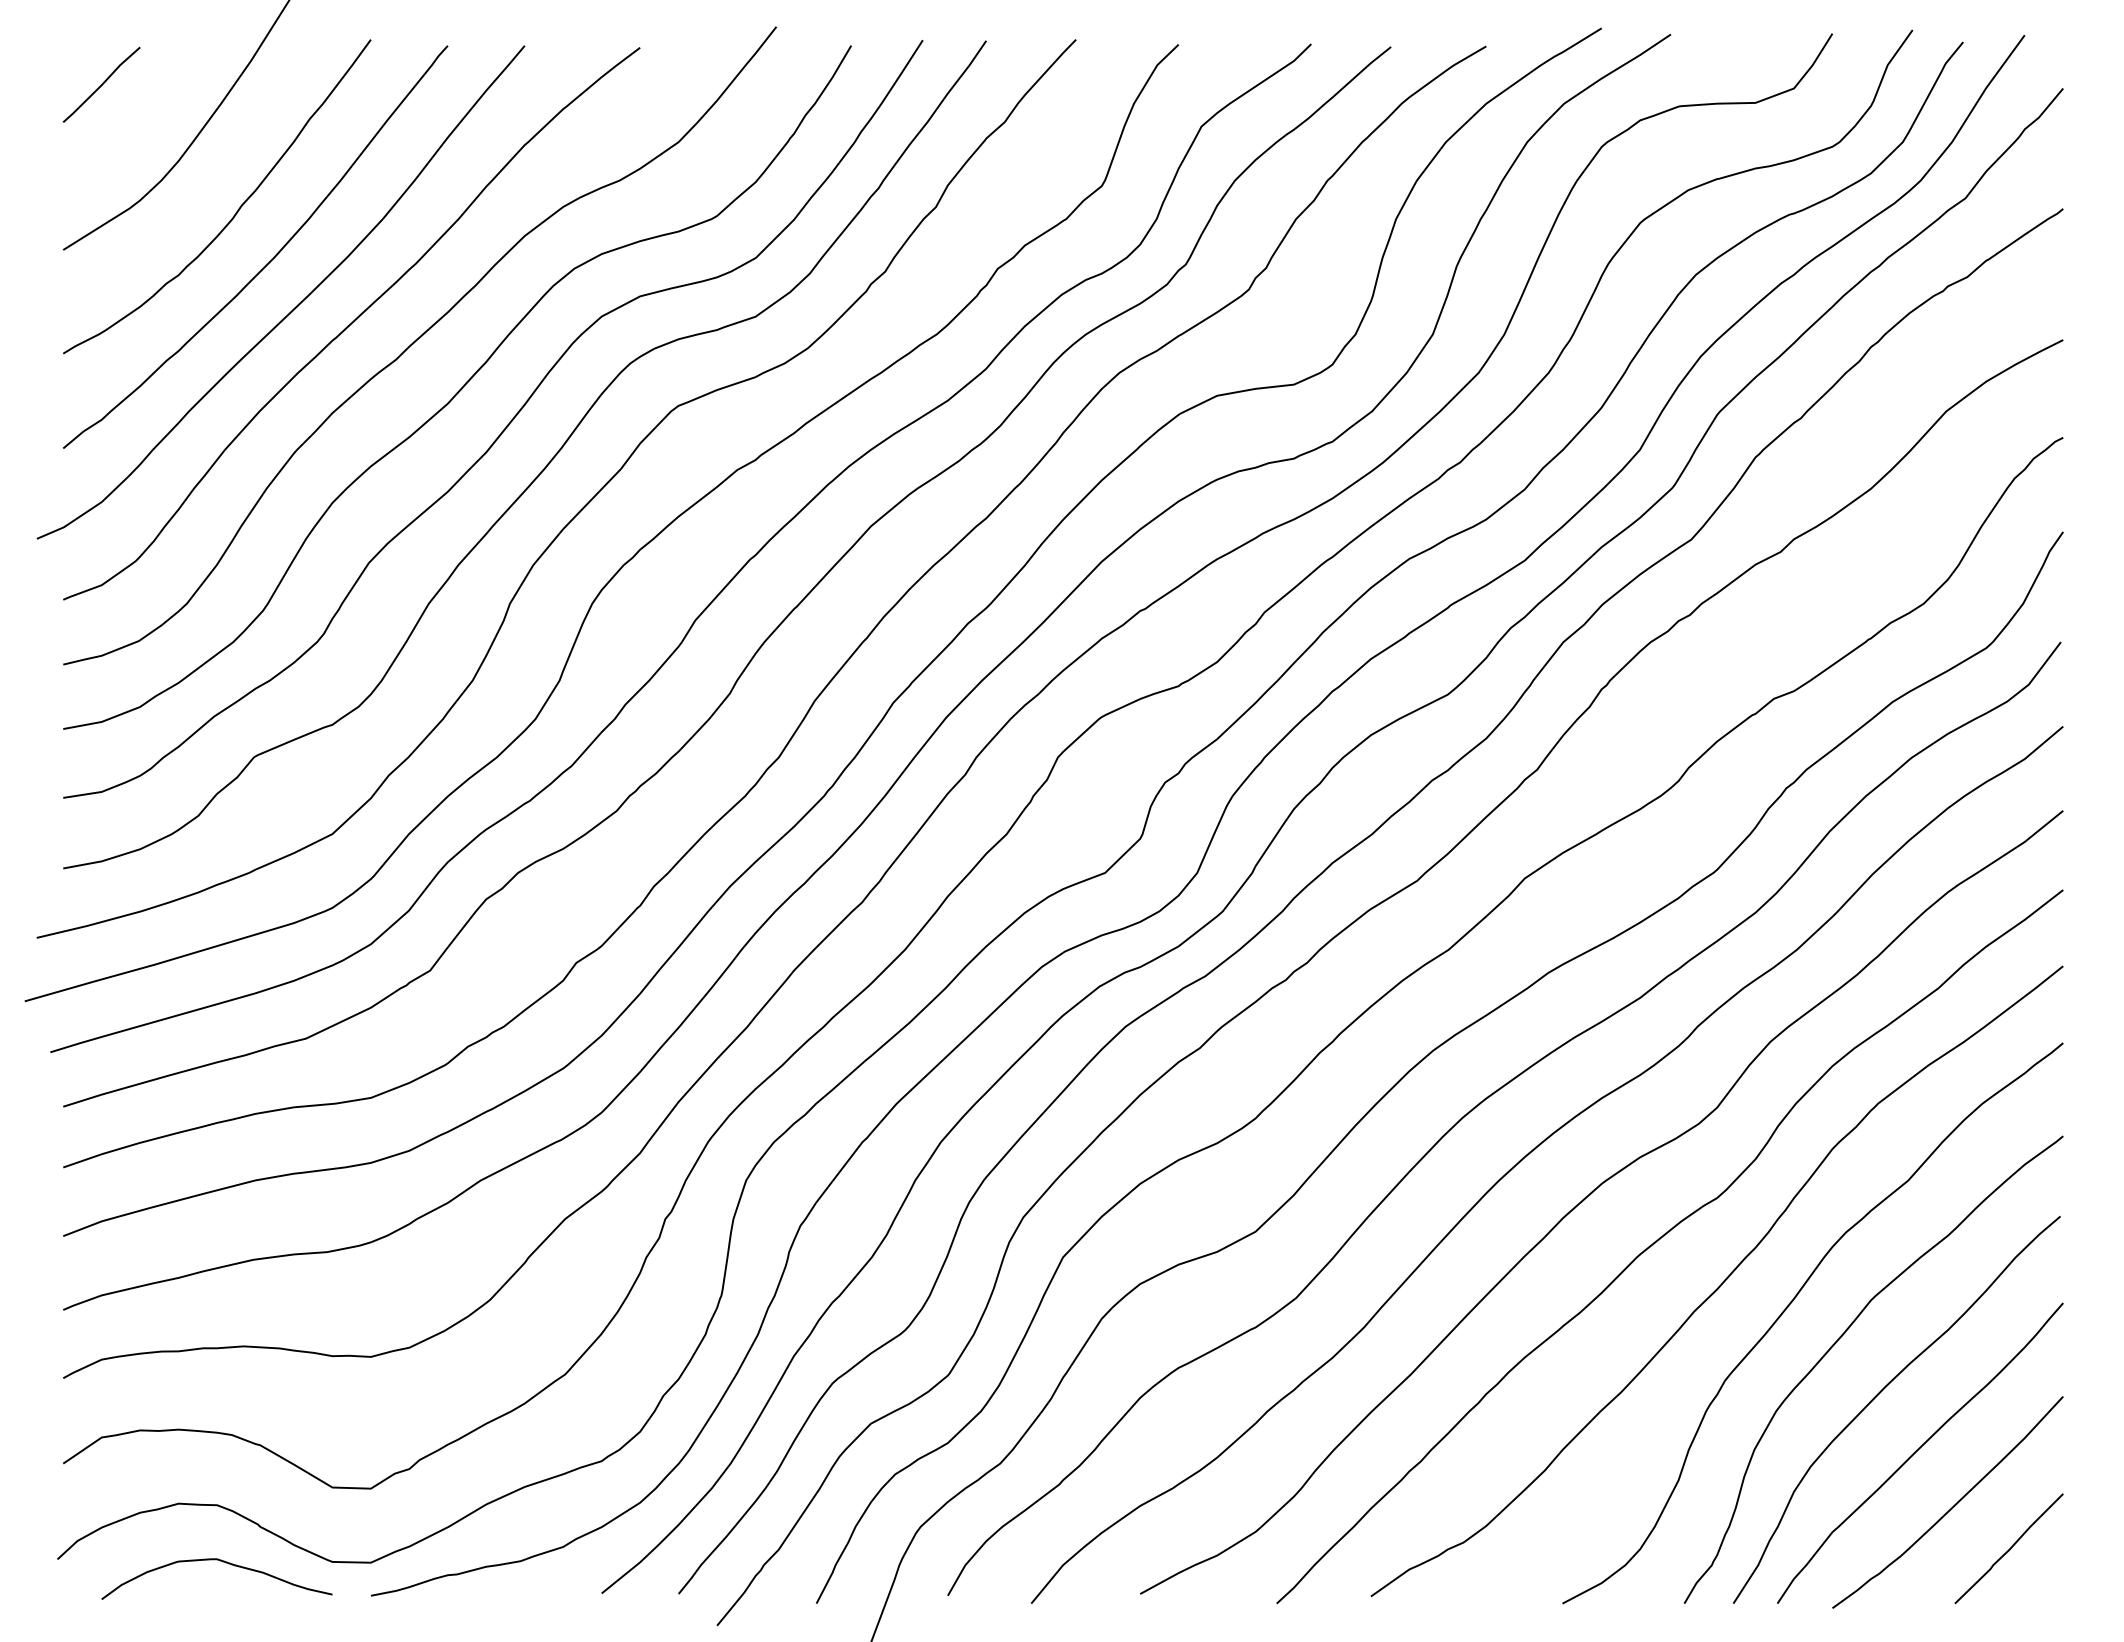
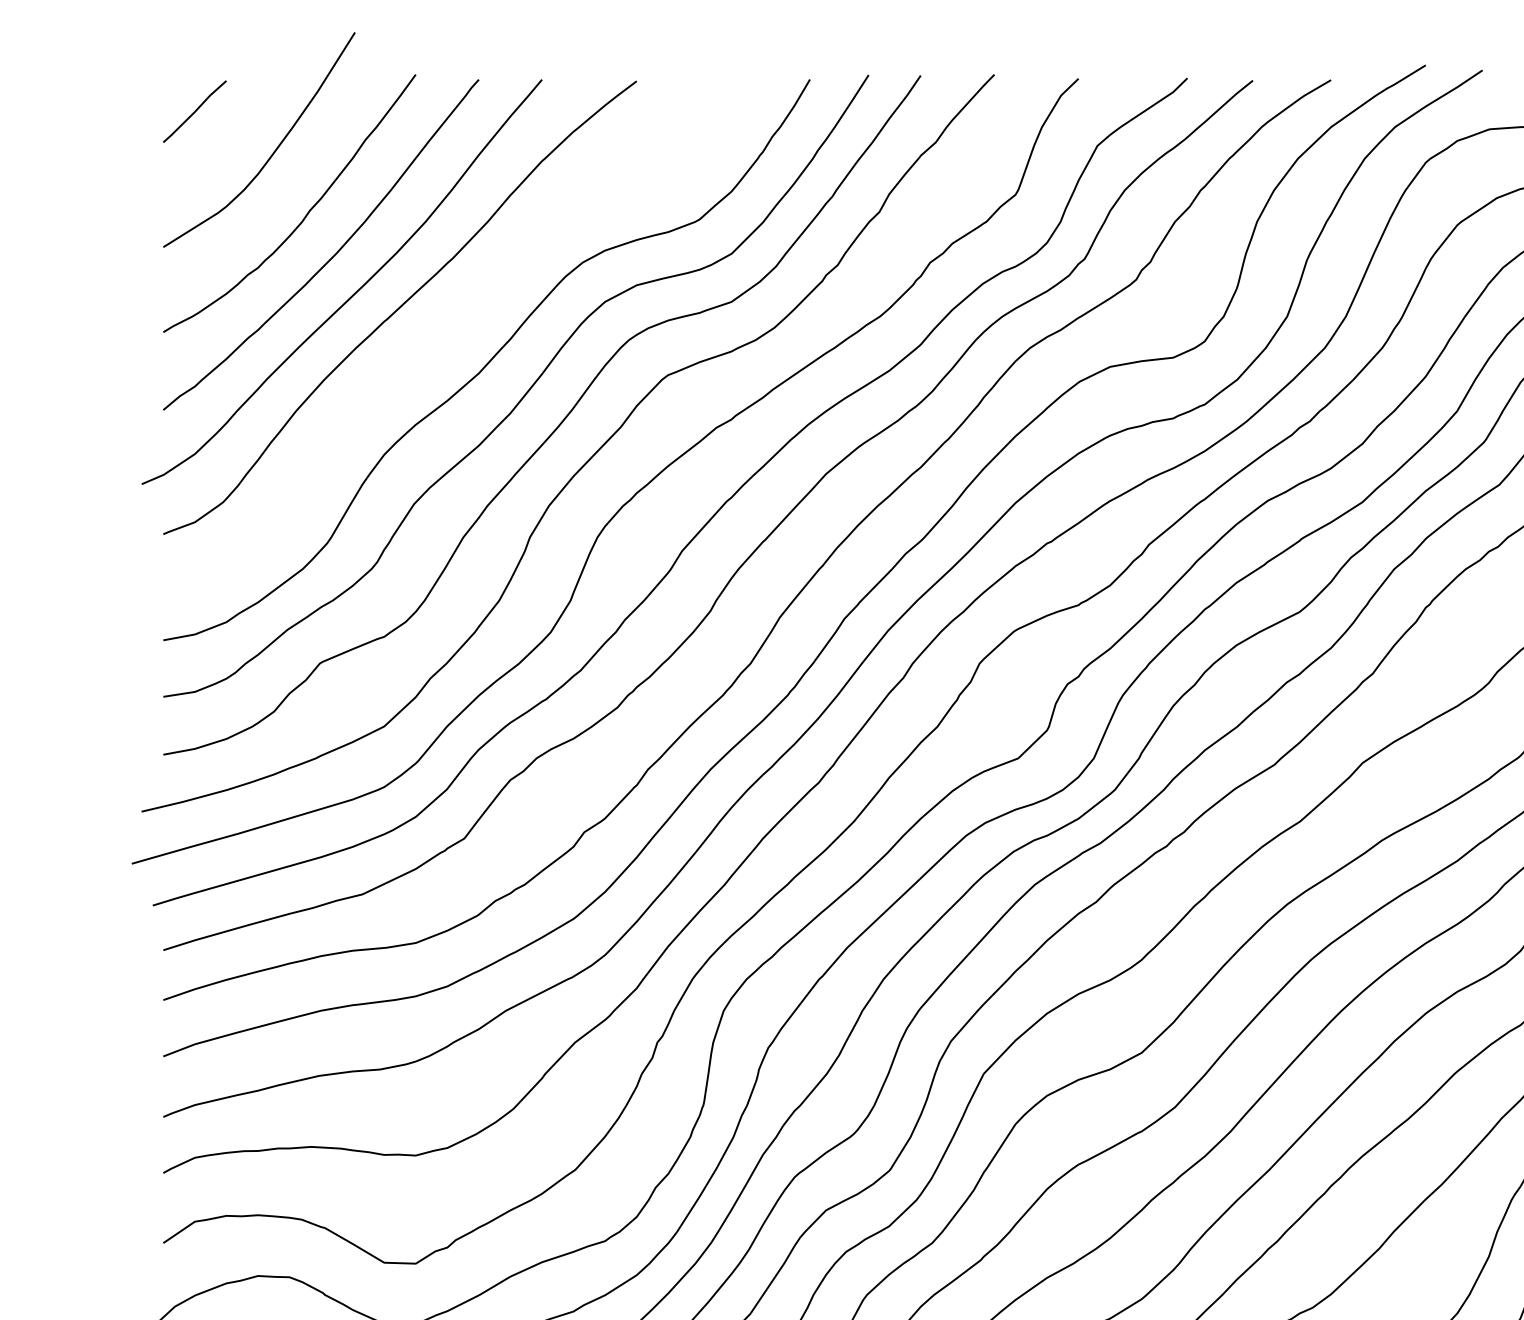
curve: (416, 341) -> (453, 322), removed

